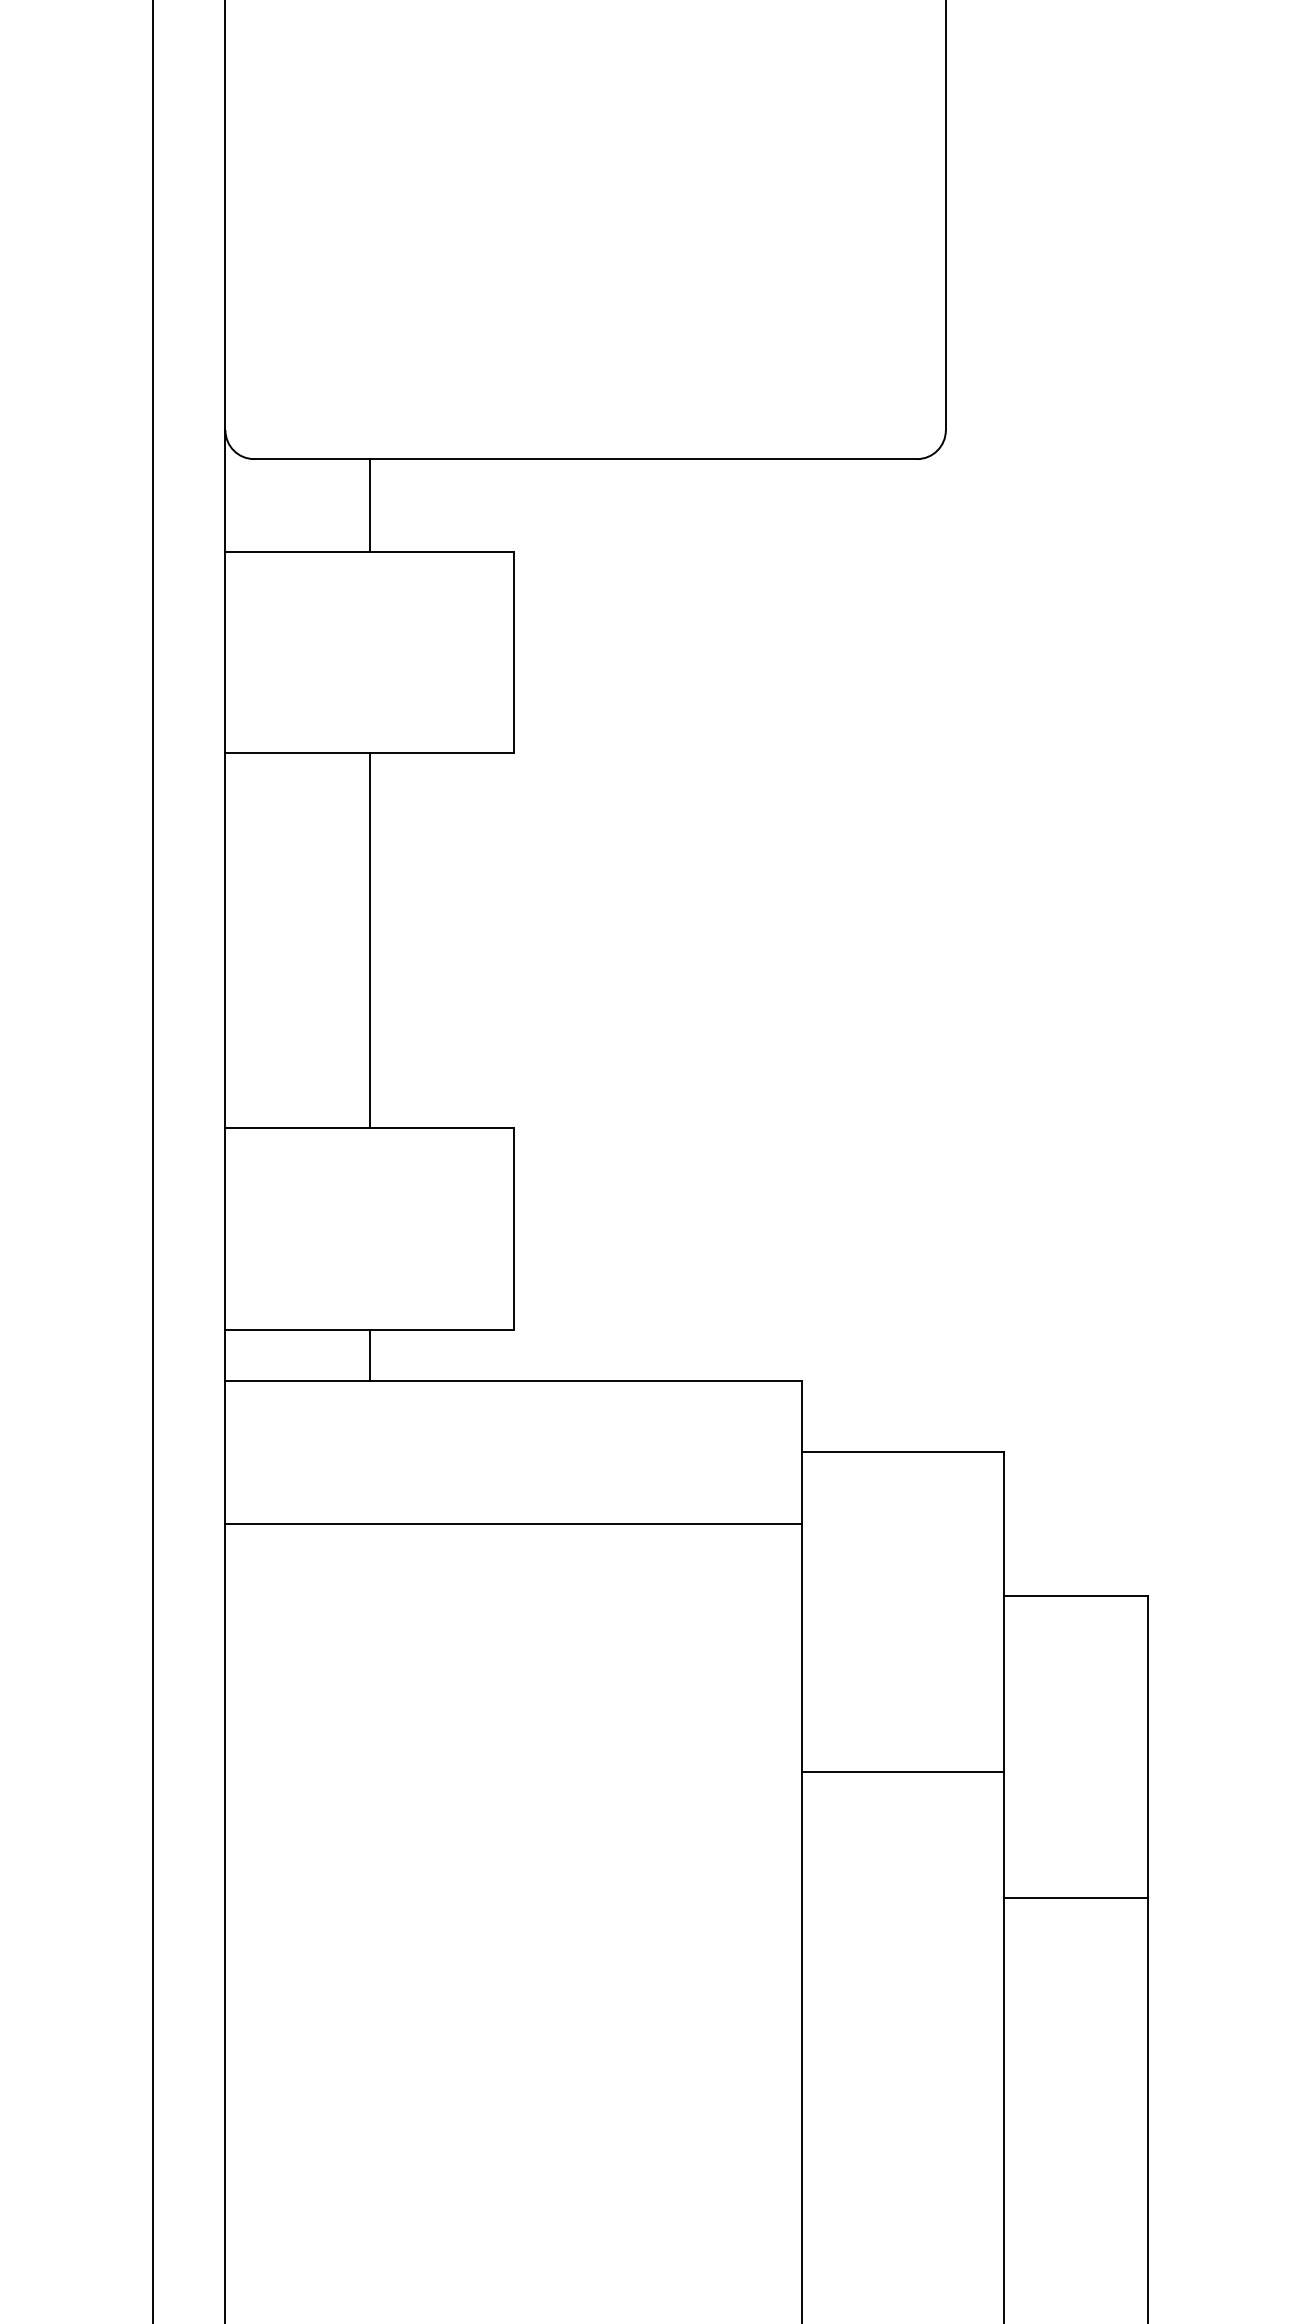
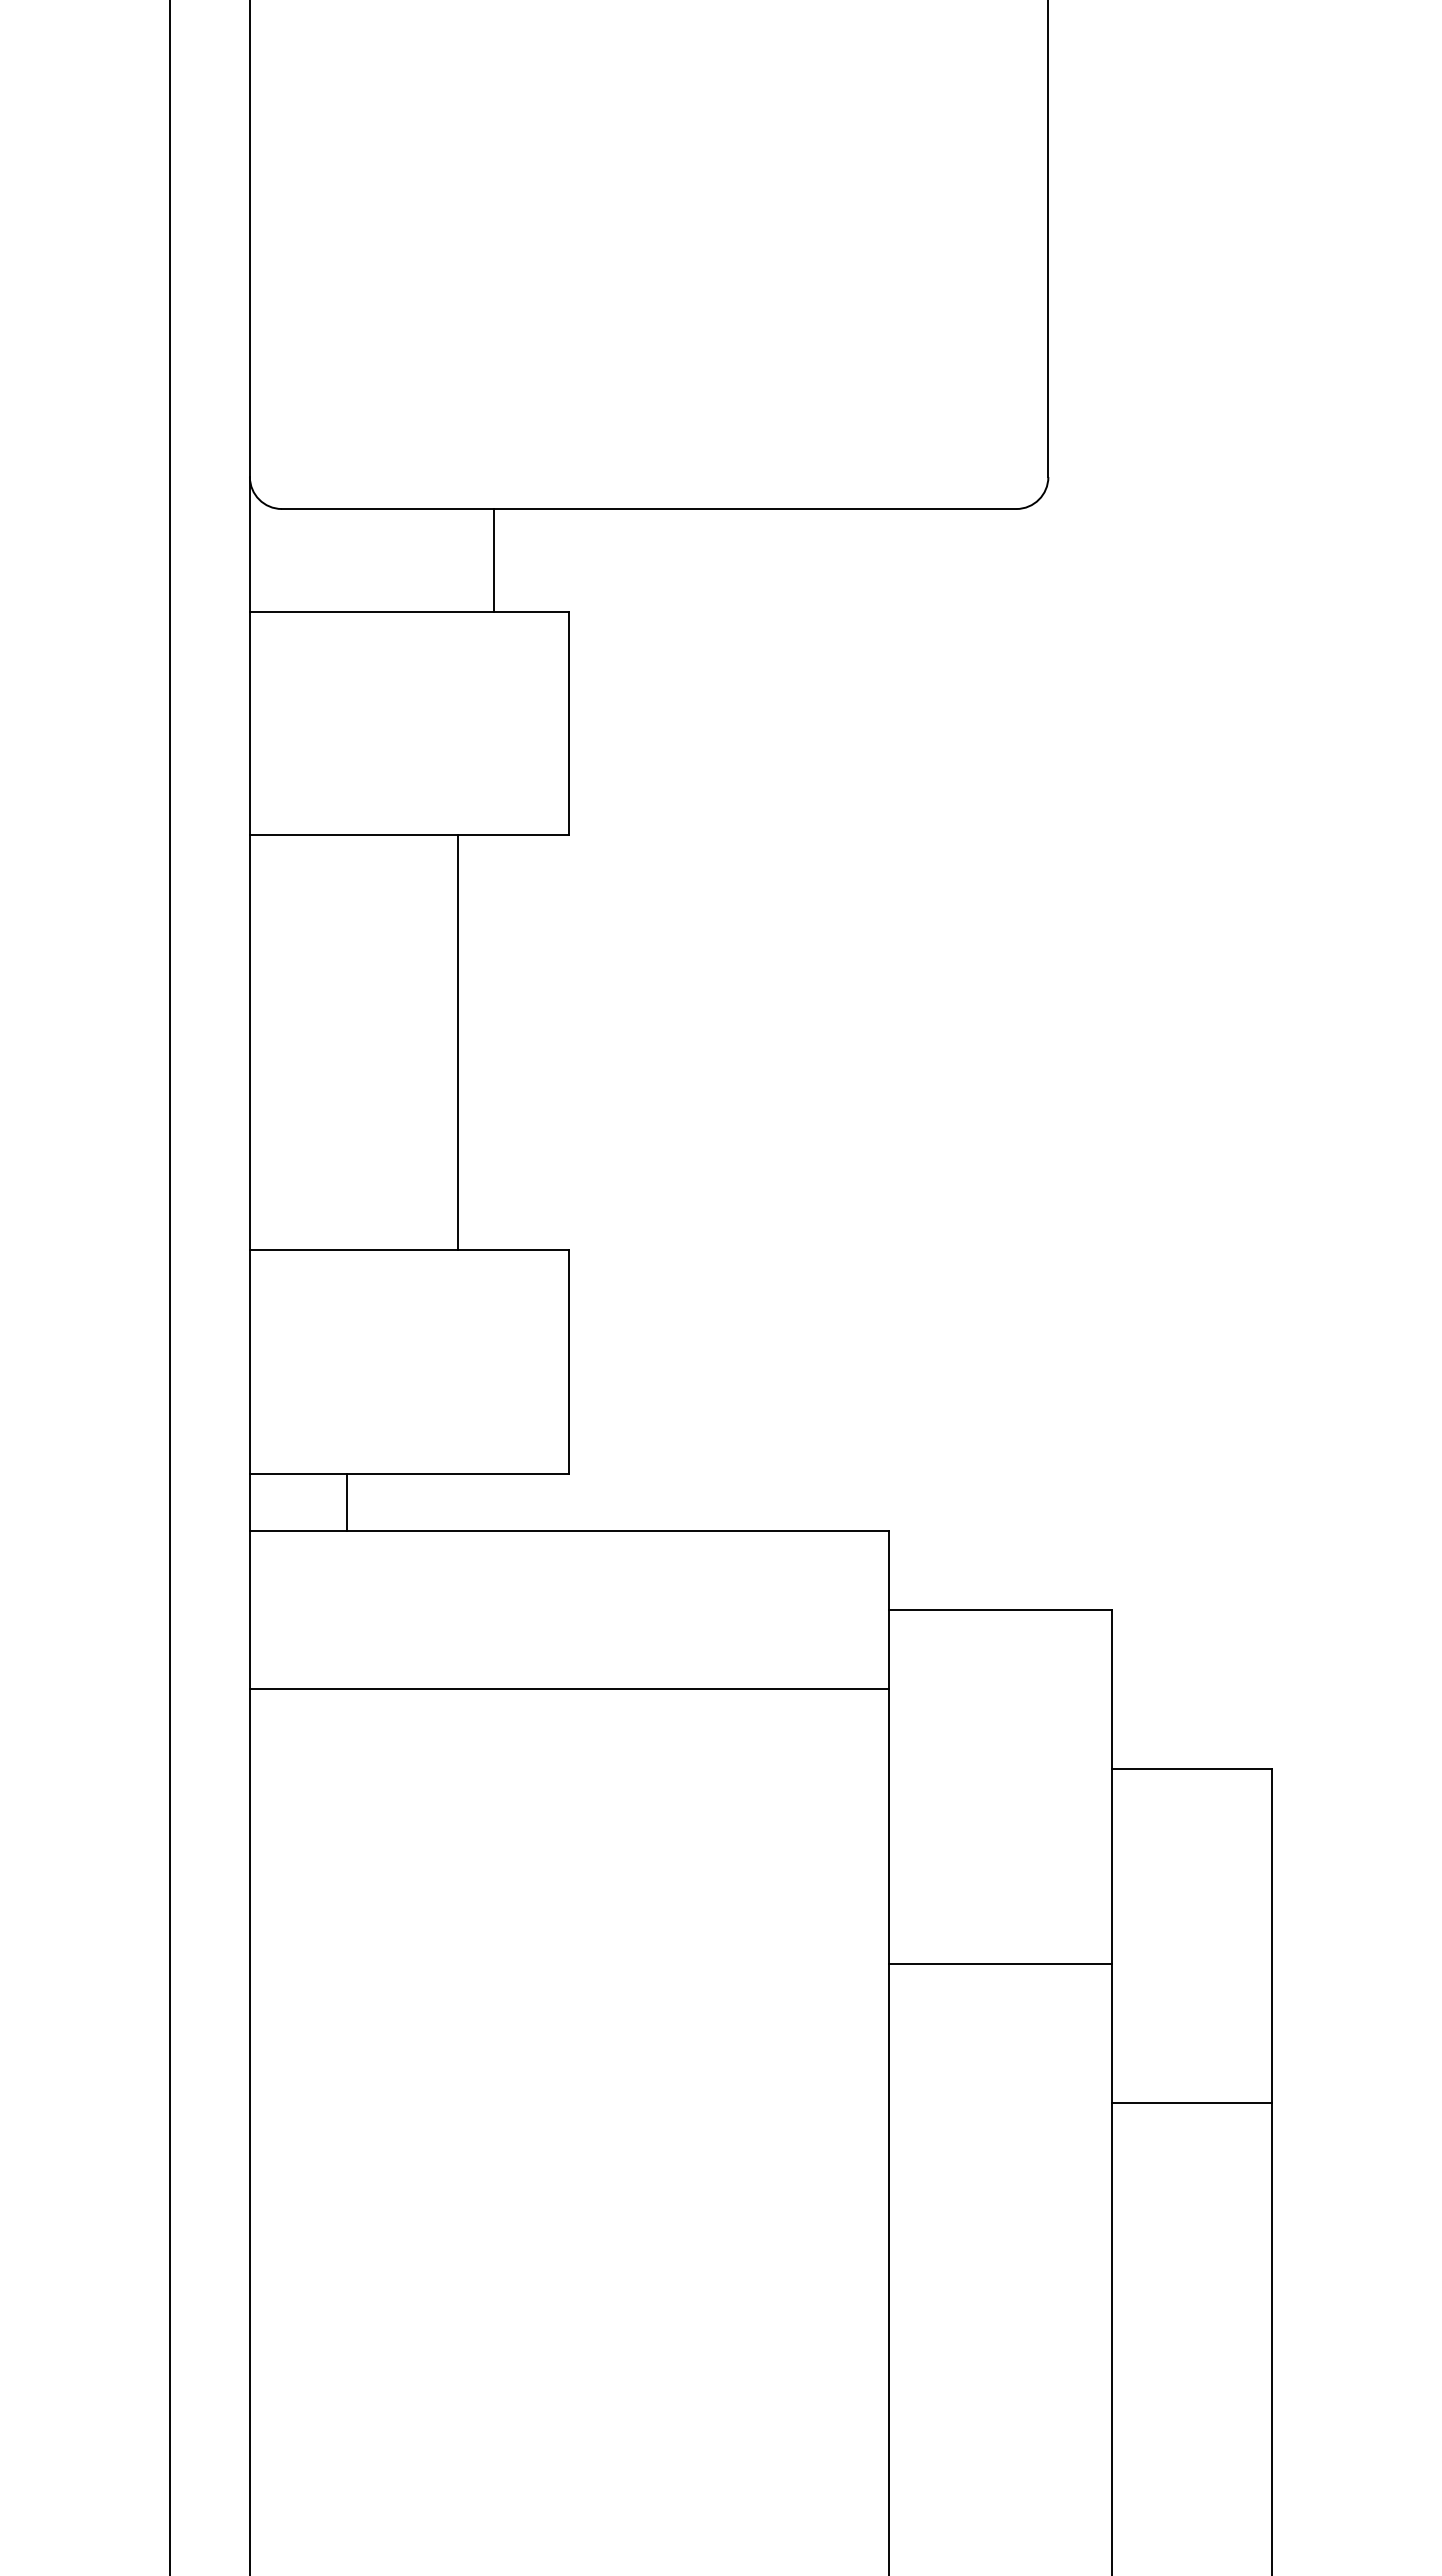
line: (369, 505) -> (493, 560), moved
line: (369, 940) -> (457, 1042), moved
line: (369, 1355) -> (346, 1502), moved

